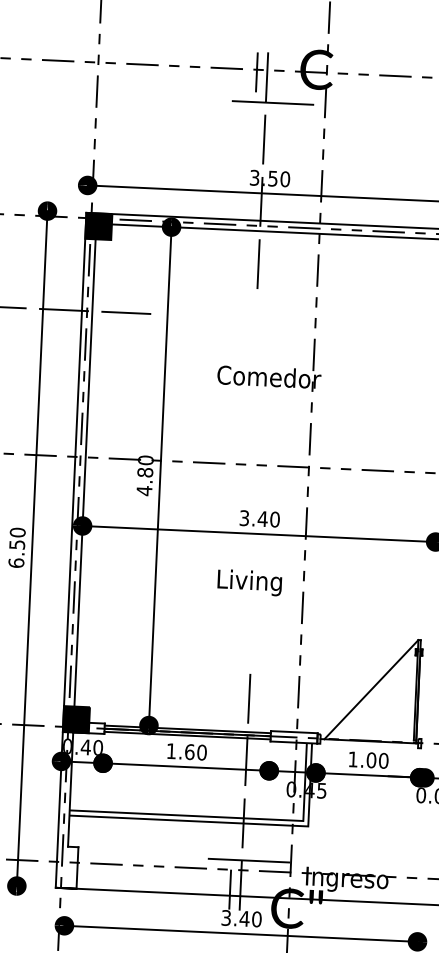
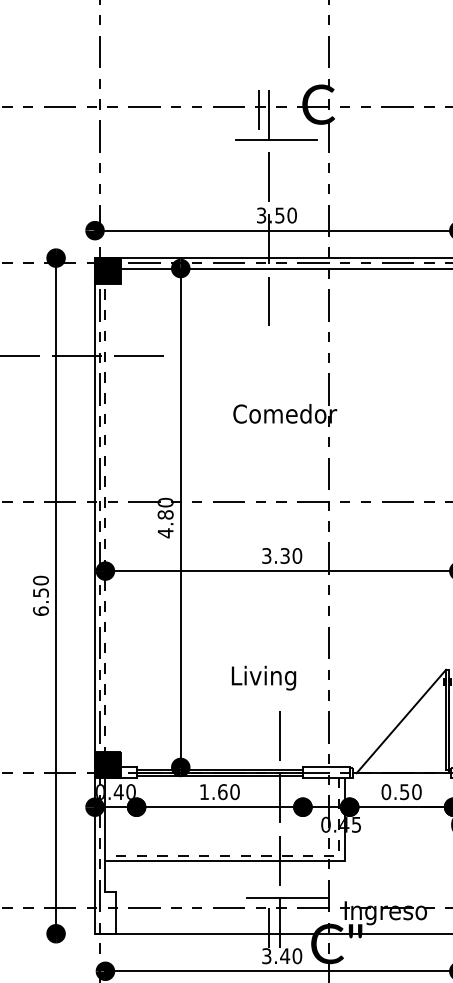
line: (84, 478) -> (105, 523), solid -> dashed
text: (263, 518) -> (285, 555), 3.40 -> 3.30
text: (249, 582) -> (263, 677), moved
text: (362, 760) -> (395, 792), 1.00 -> 0.50
line: (225, 817) -> (261, 855), solid -> dashed

